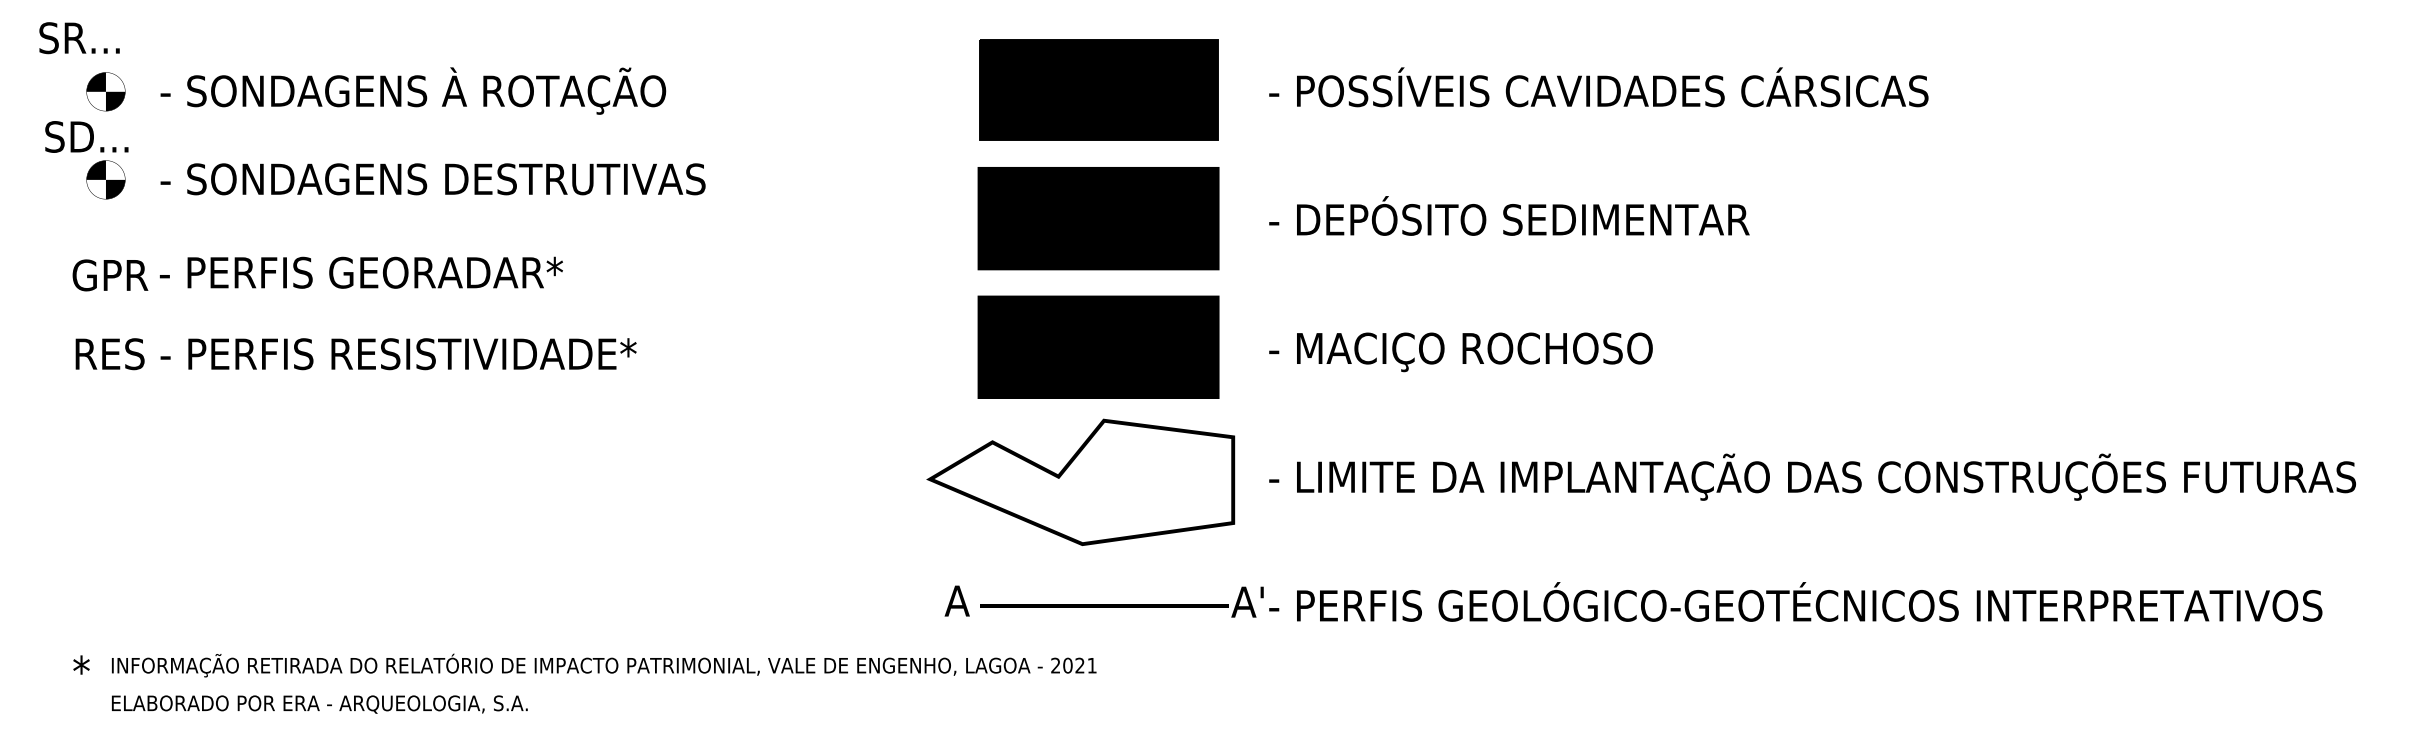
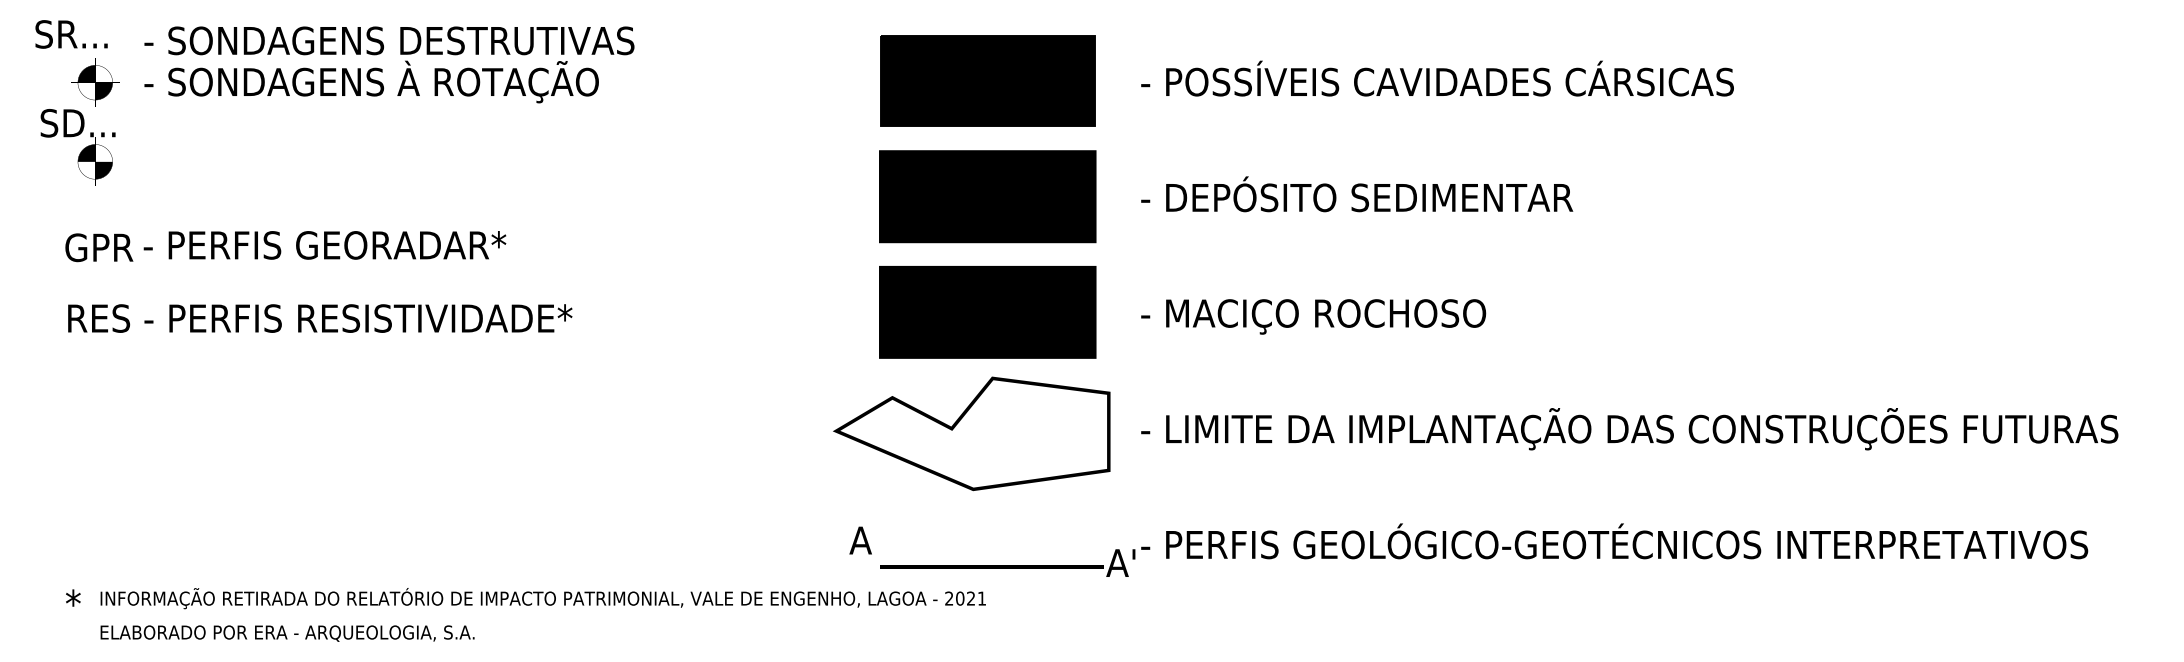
text: (432, 179) -> (388, 41), moved
text: (1121, 601) -> (1007, 562), moved

